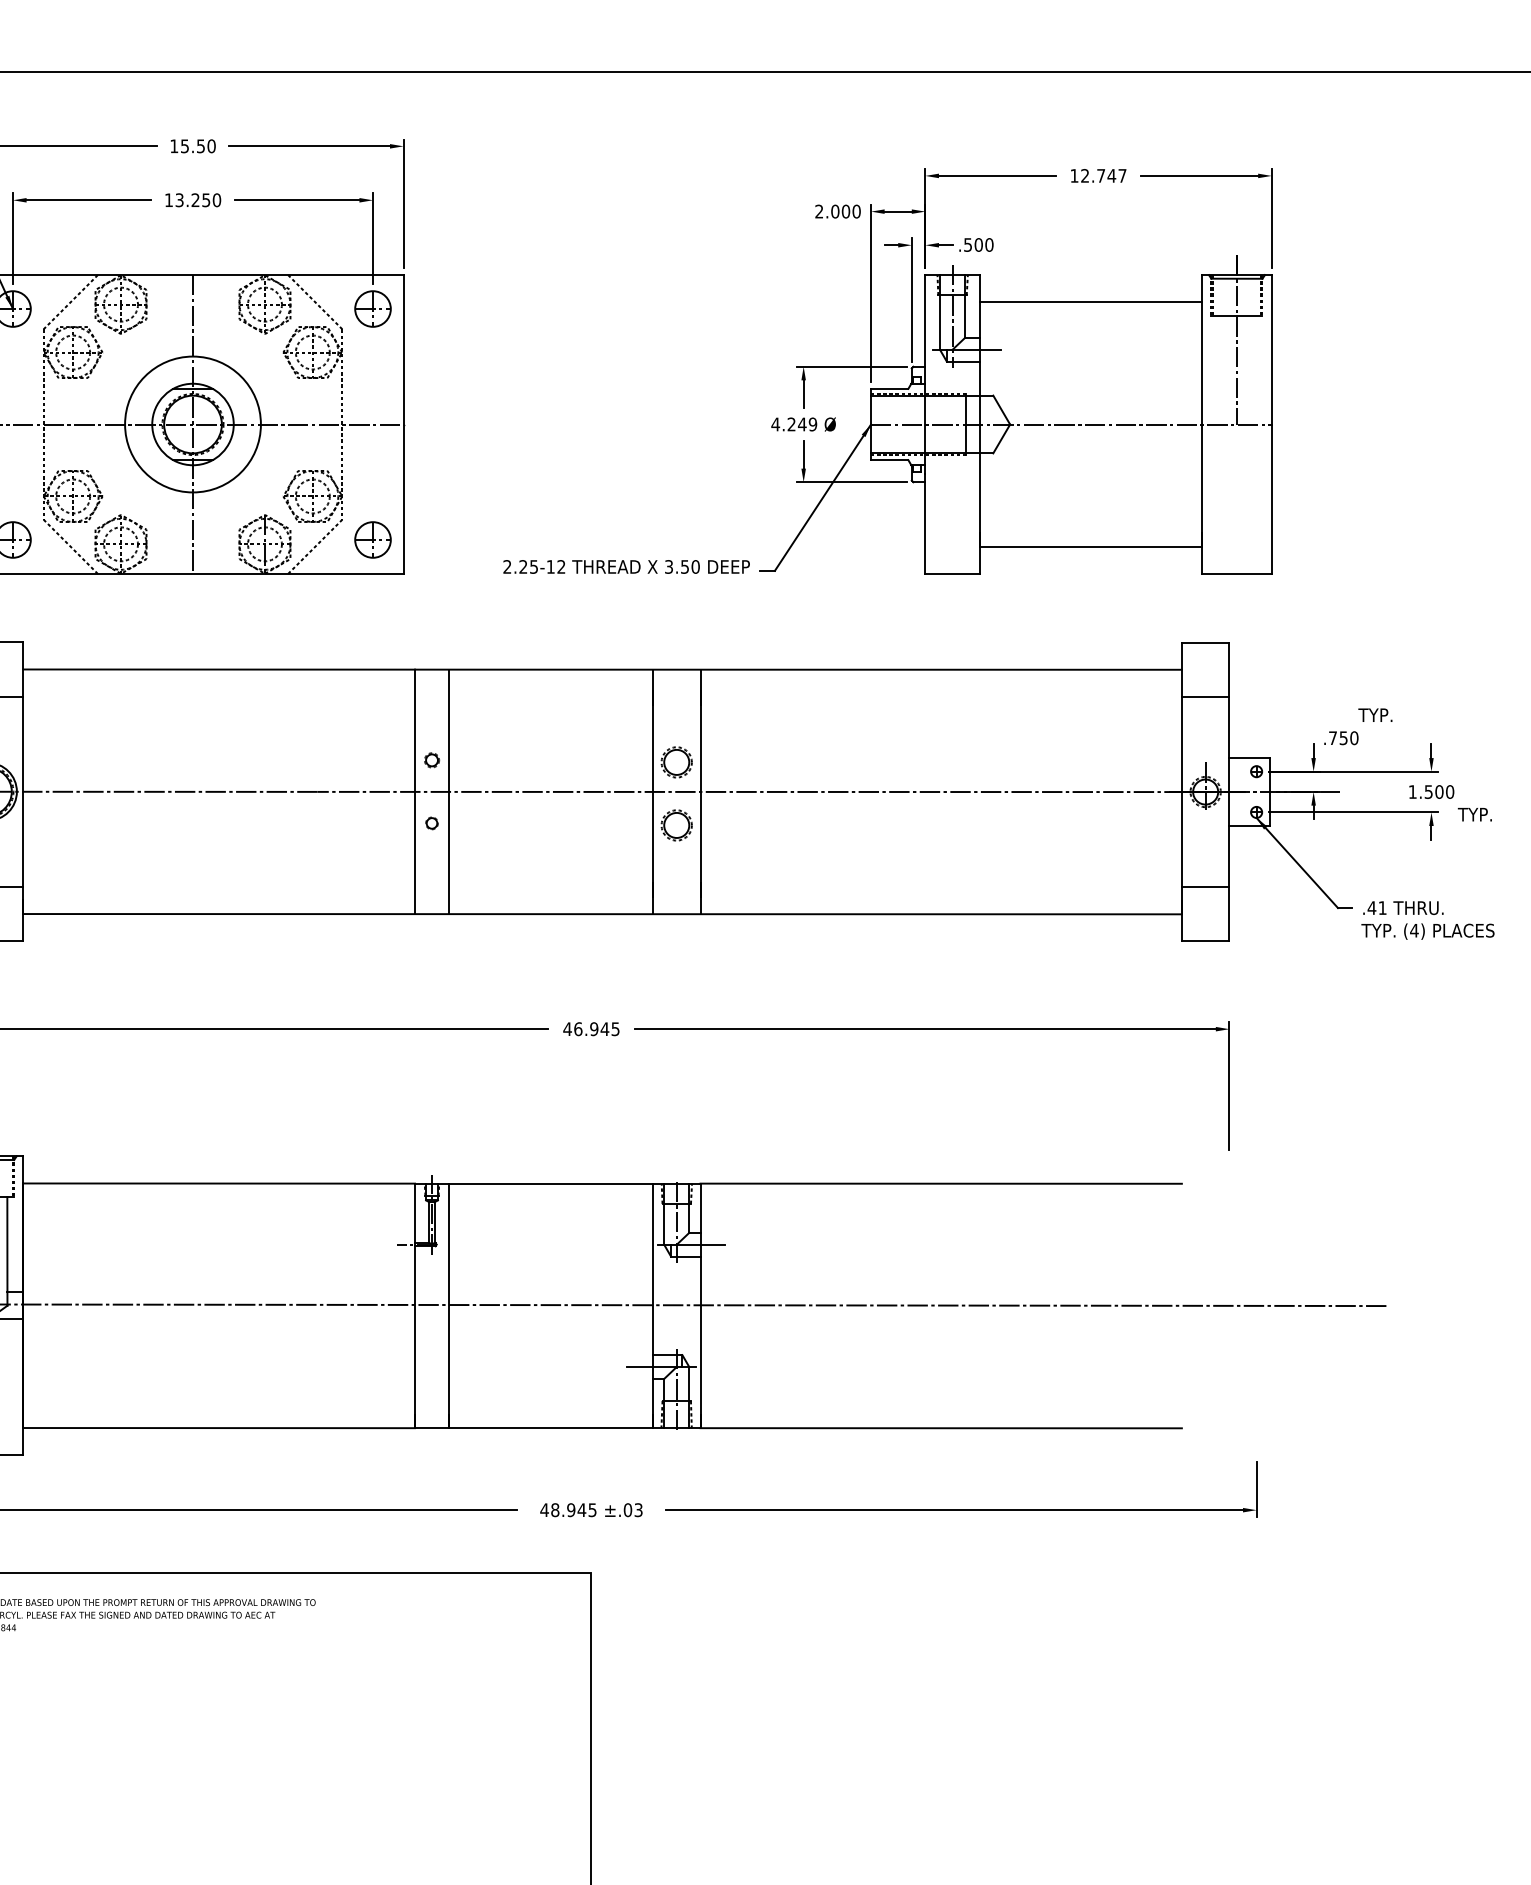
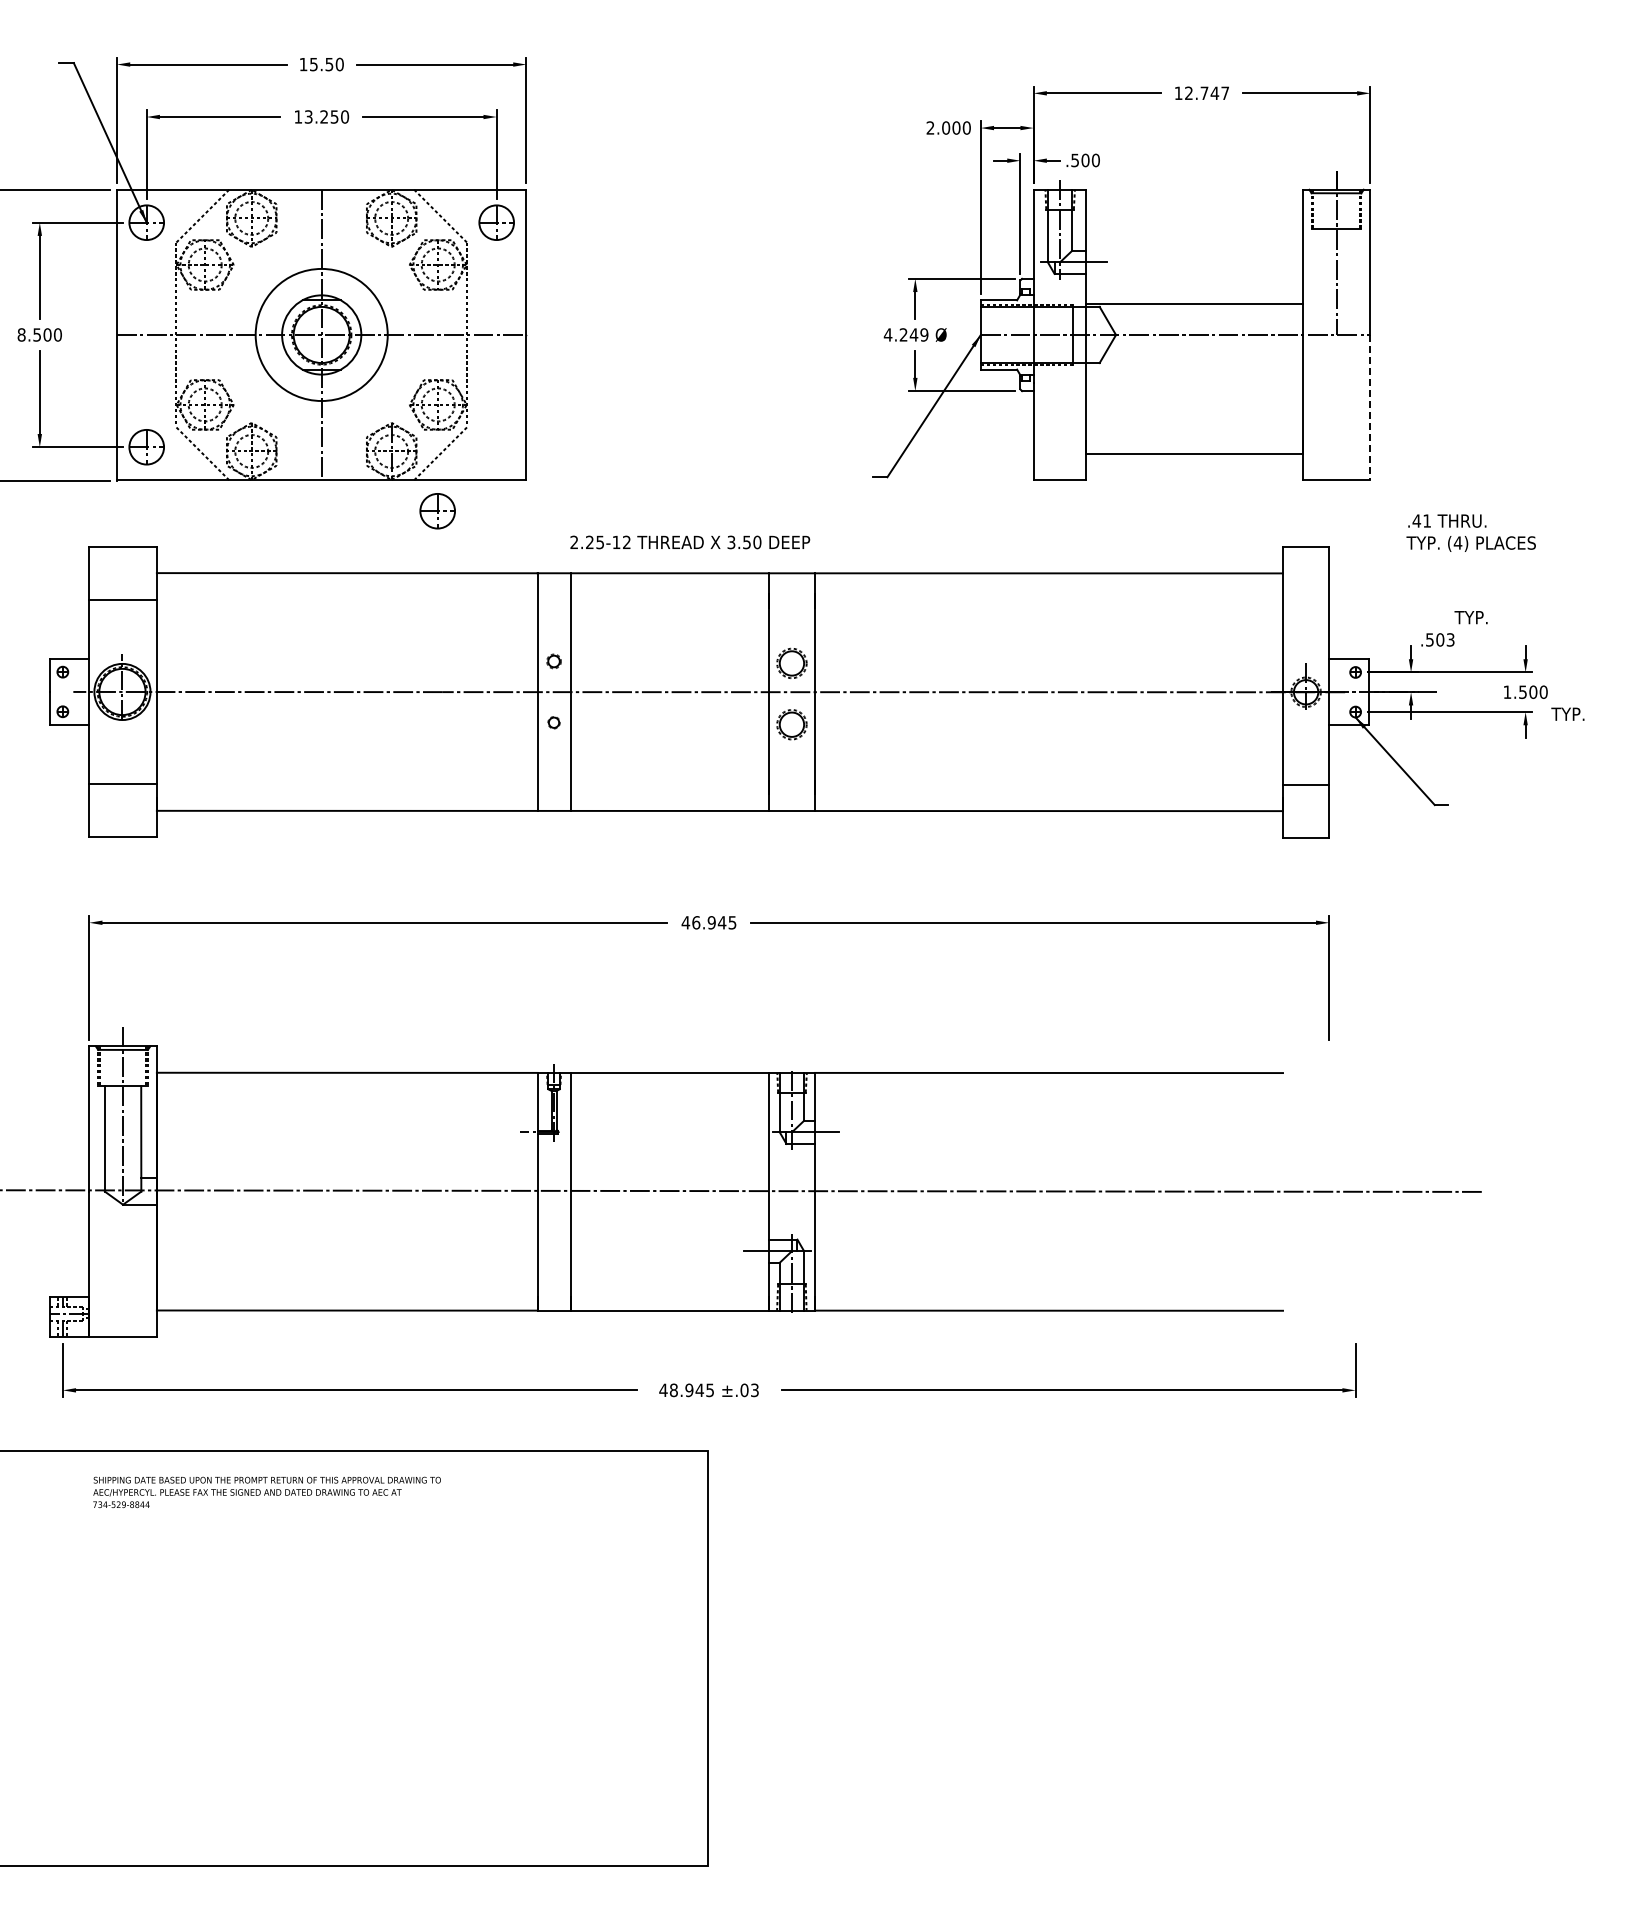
line: (1090, 302) -> (1194, 304), moved
line: (1271, 499) -> (1370, 407), solid -> dashed
part: (372, 540) -> (437, 511), moved
text: (626, 567) -> (690, 542), moved
line: (1206, 696) -> (1306, 599), removed
text: (1343, 737) -> (1440, 639), .750 -> .503
text: (1427, 919) -> (1470, 532), moved

